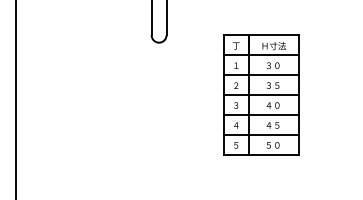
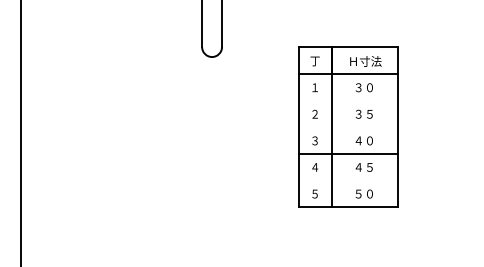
line: (261, 75) -> (348, 100), removed
line: (261, 95) -> (348, 127), removed
line: (261, 135) -> (348, 180), removed

